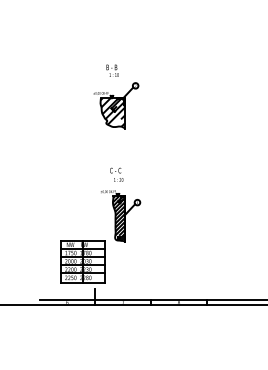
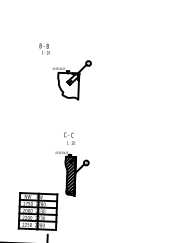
text: (112, 70) -> (44, 48), moved
hatch: (112, 112) -> (68, 85), removed

